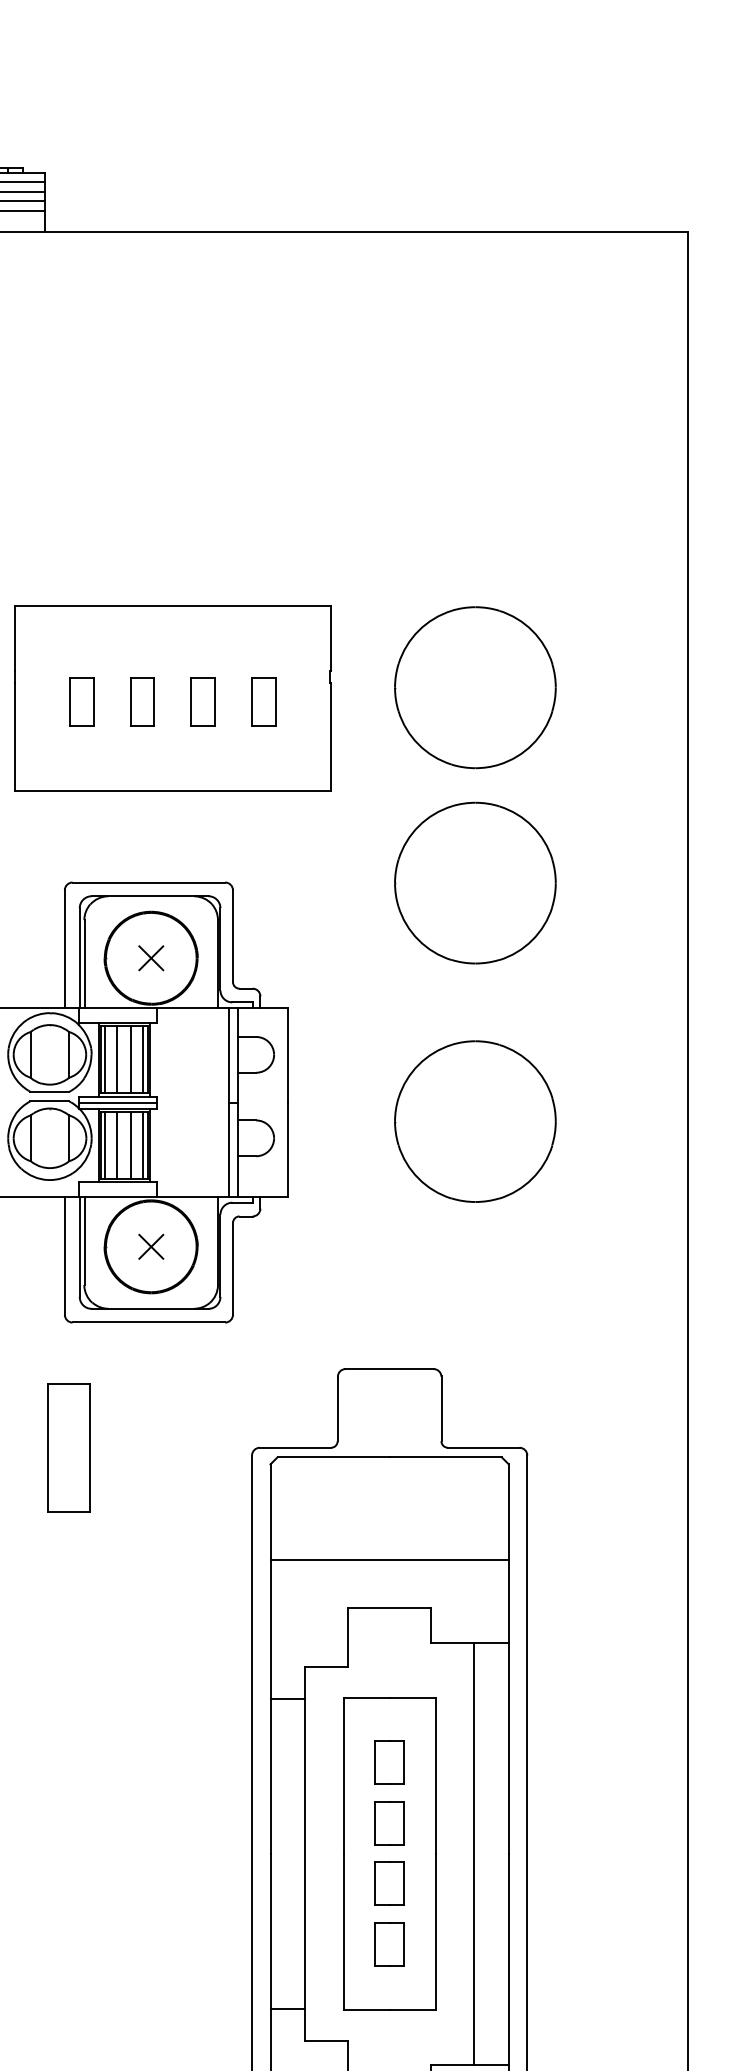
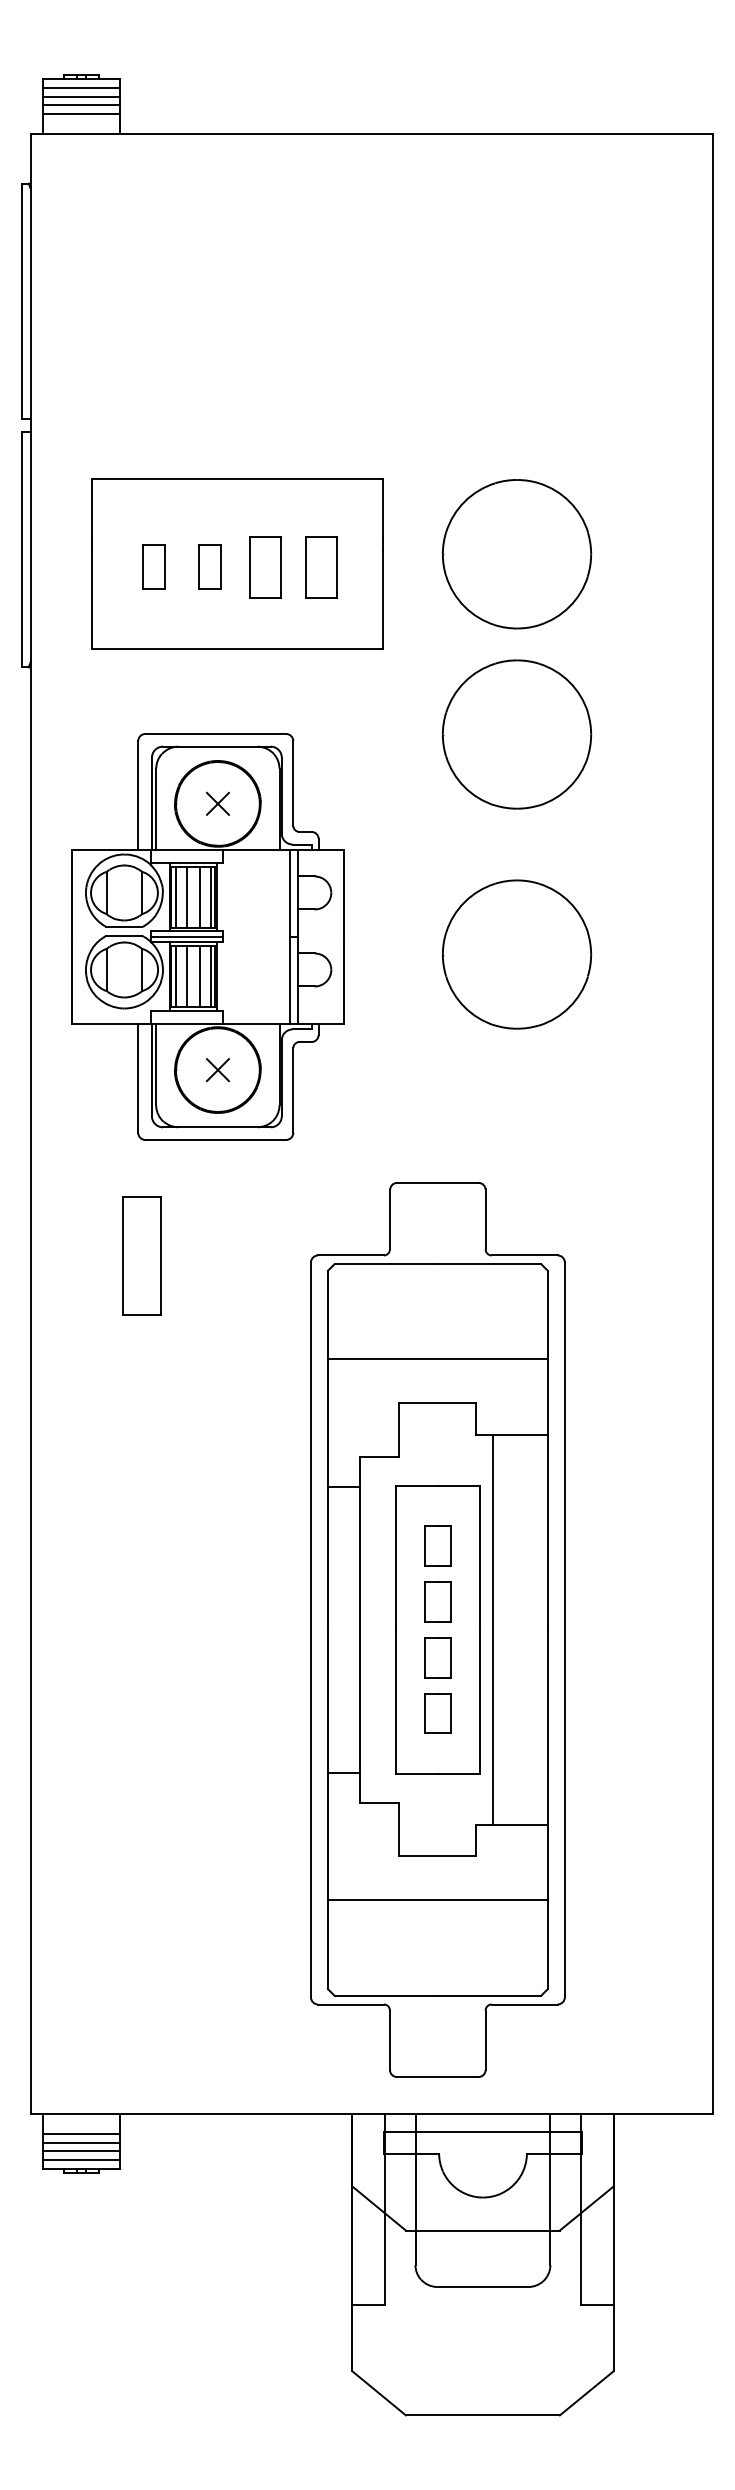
part: (202, 700) -> (265, 566), size x1.4
part: (263, 700) -> (321, 566), size x1.4
line: (473, 1853) -> (492, 1629), moved

